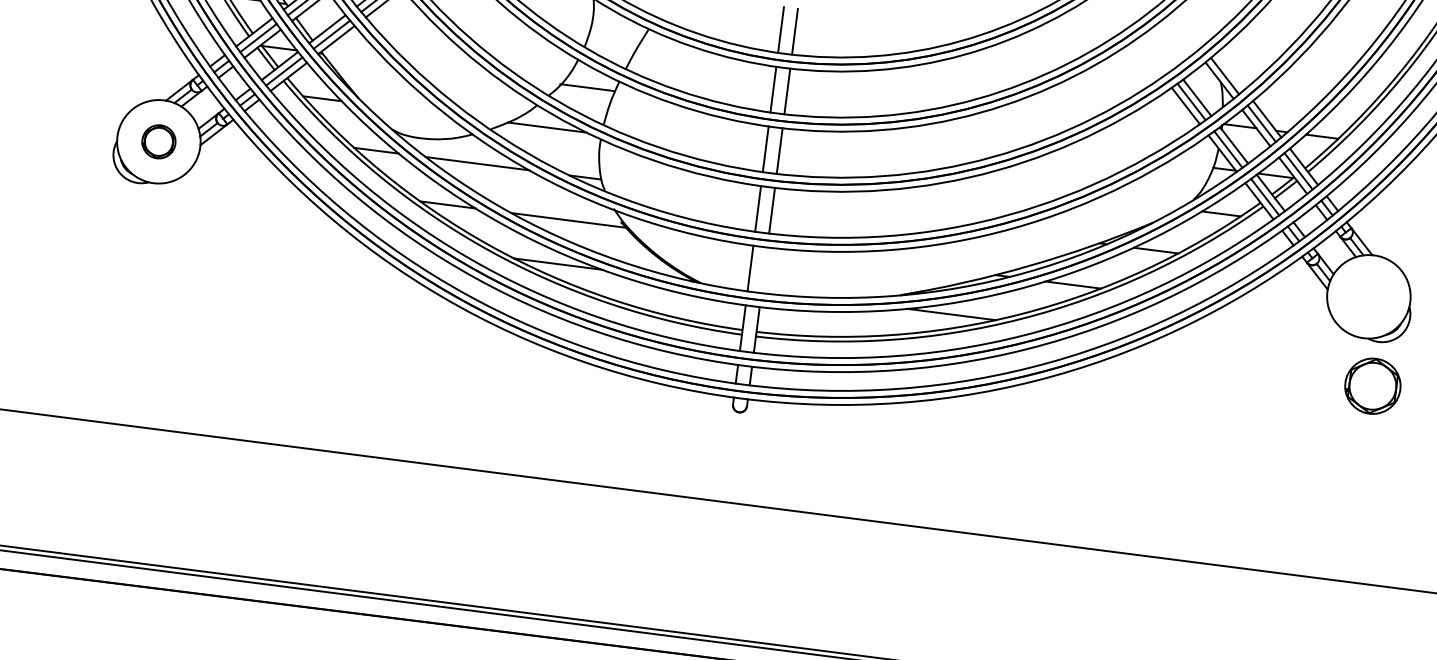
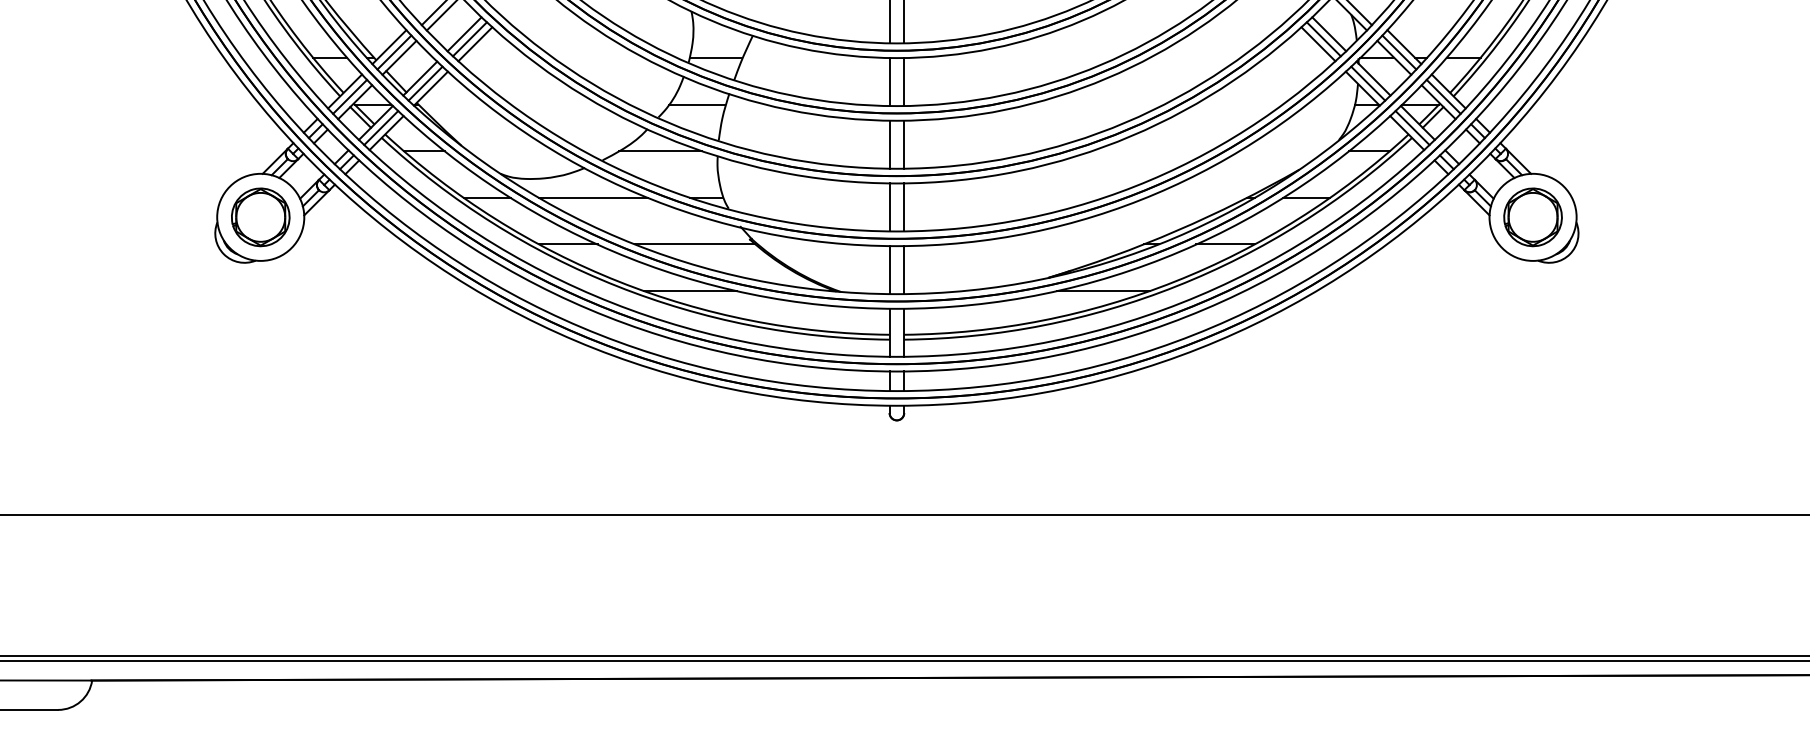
line: (610, 45) -> (715, 57), added
part: (158, 141) -> (260, 217), size x1.67
line: (764, 270) -> (904, 270), added
part: (1372, 386) -> (1532, 217), moved

